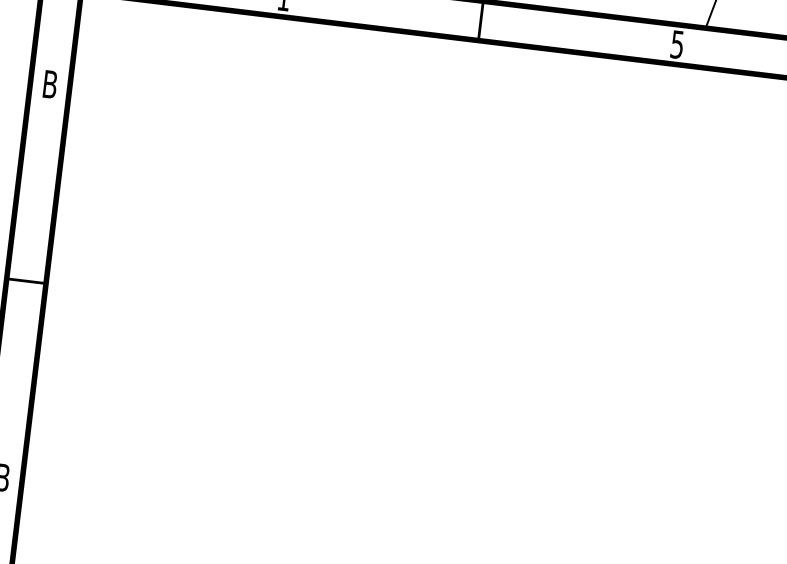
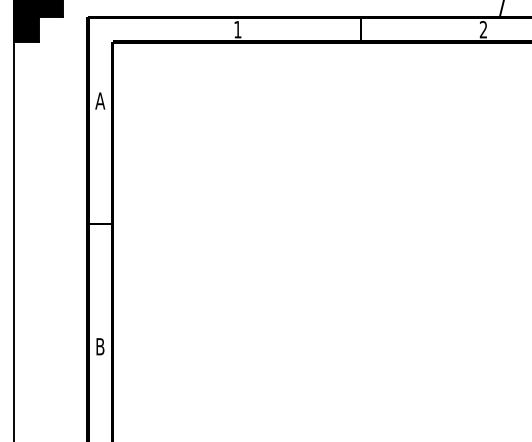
text: (677, 44) -> (483, 29), 5 -> 2
text: (50, 83) -> (100, 100), B -> A

